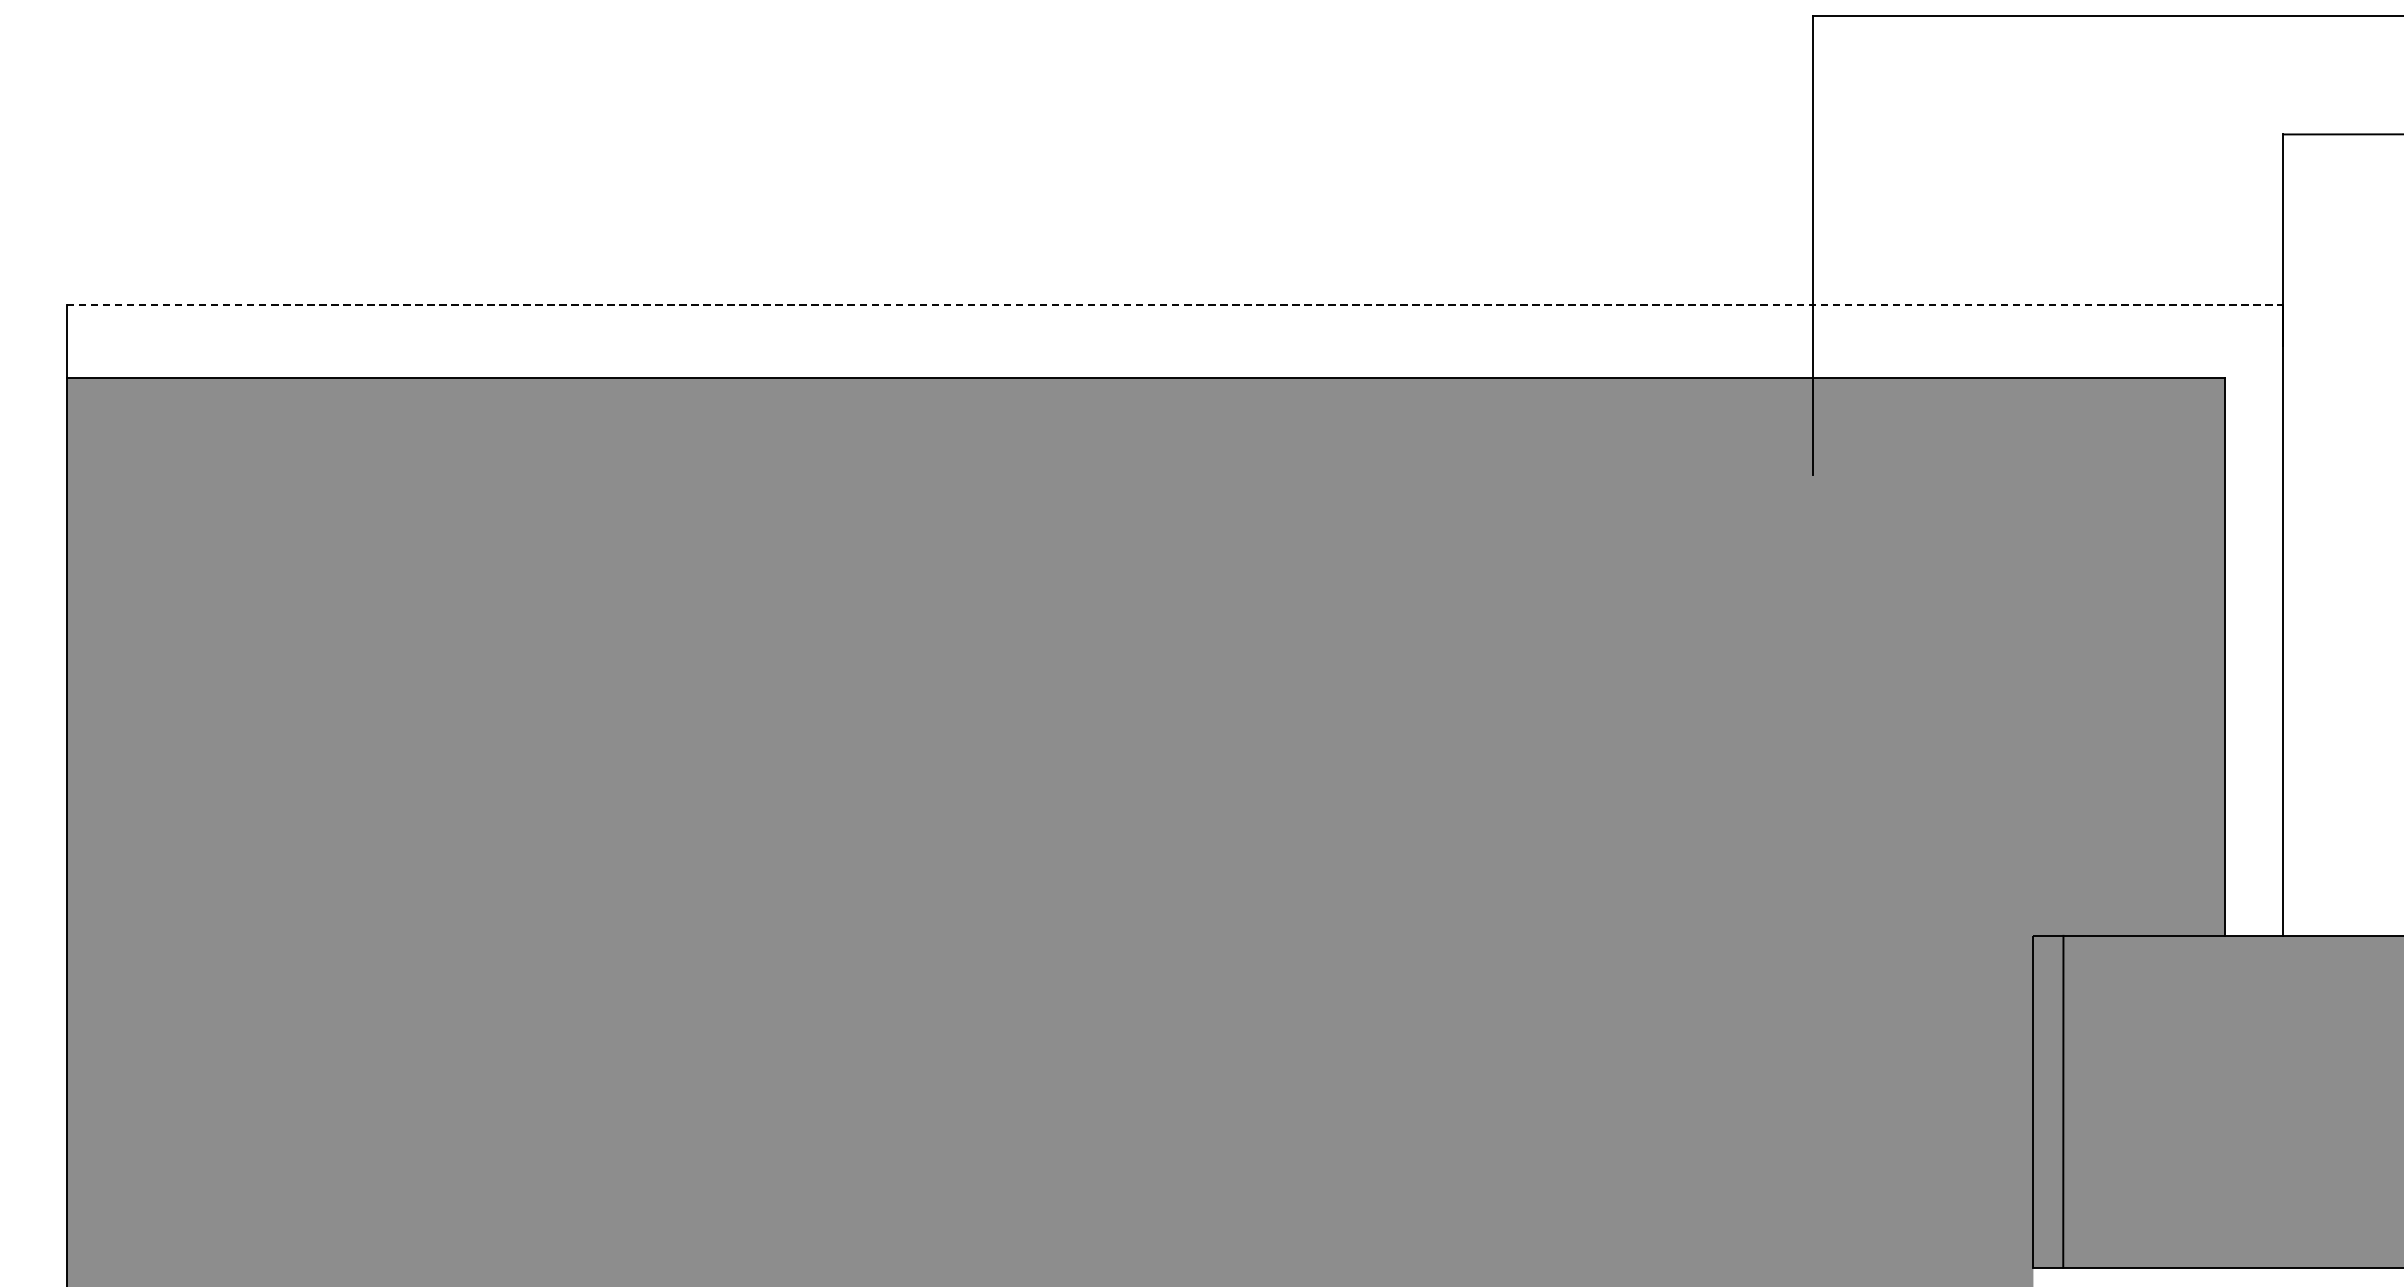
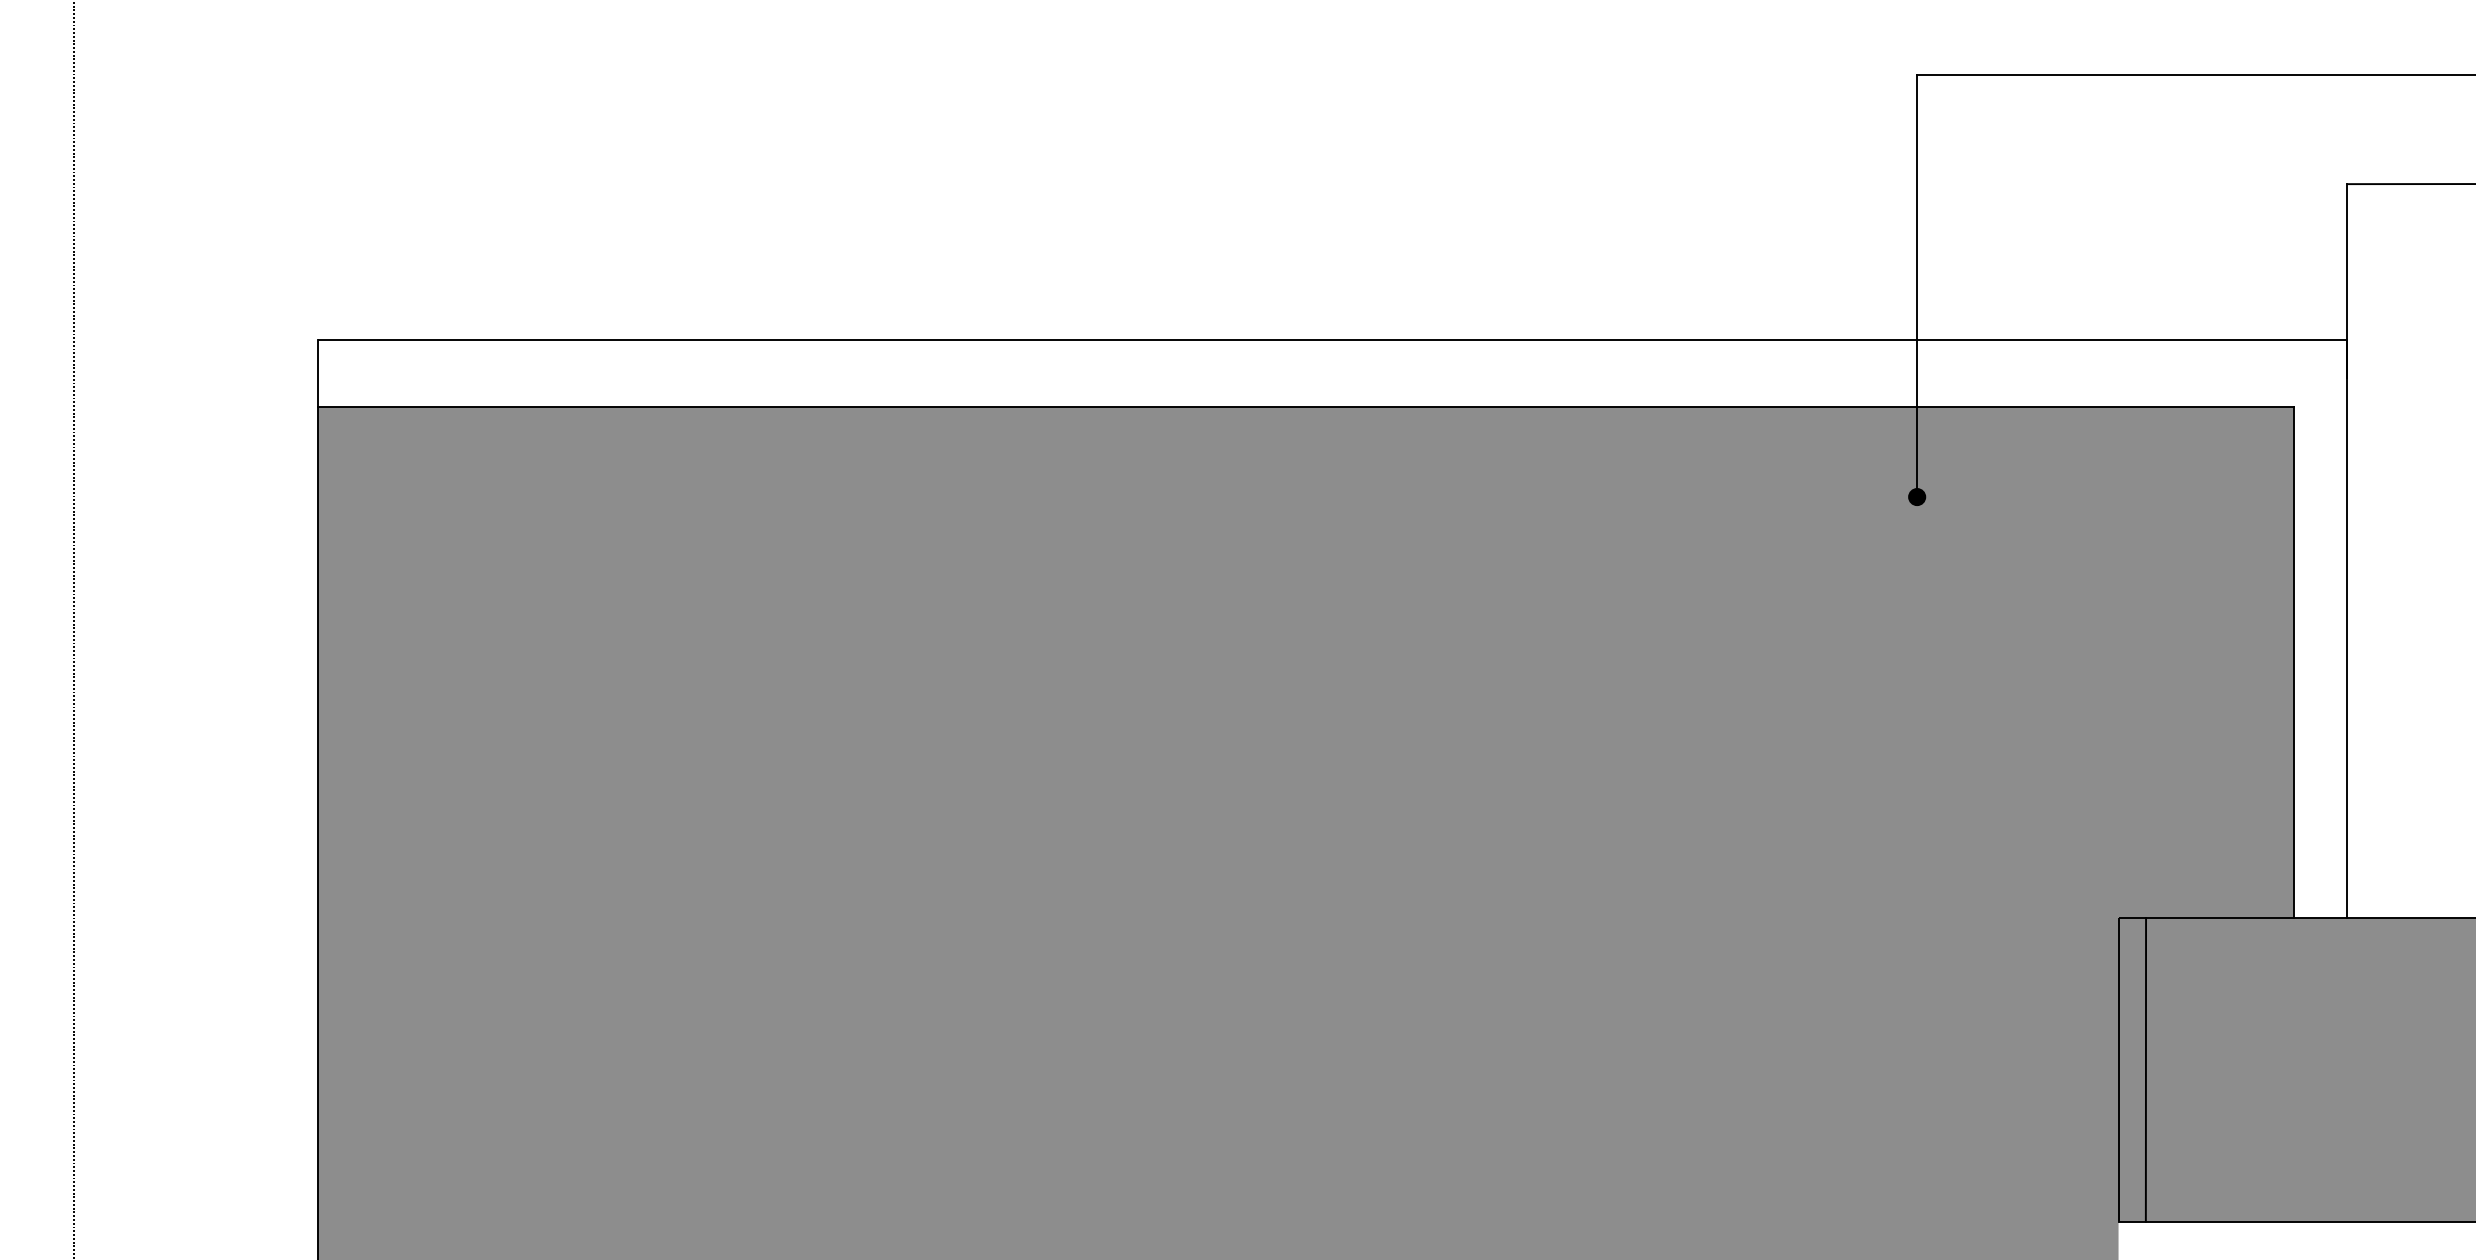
line: (1174, 305) -> (1332, 340), dashed -> solid
fill: (1813, 476) -> (1917, 497), added

